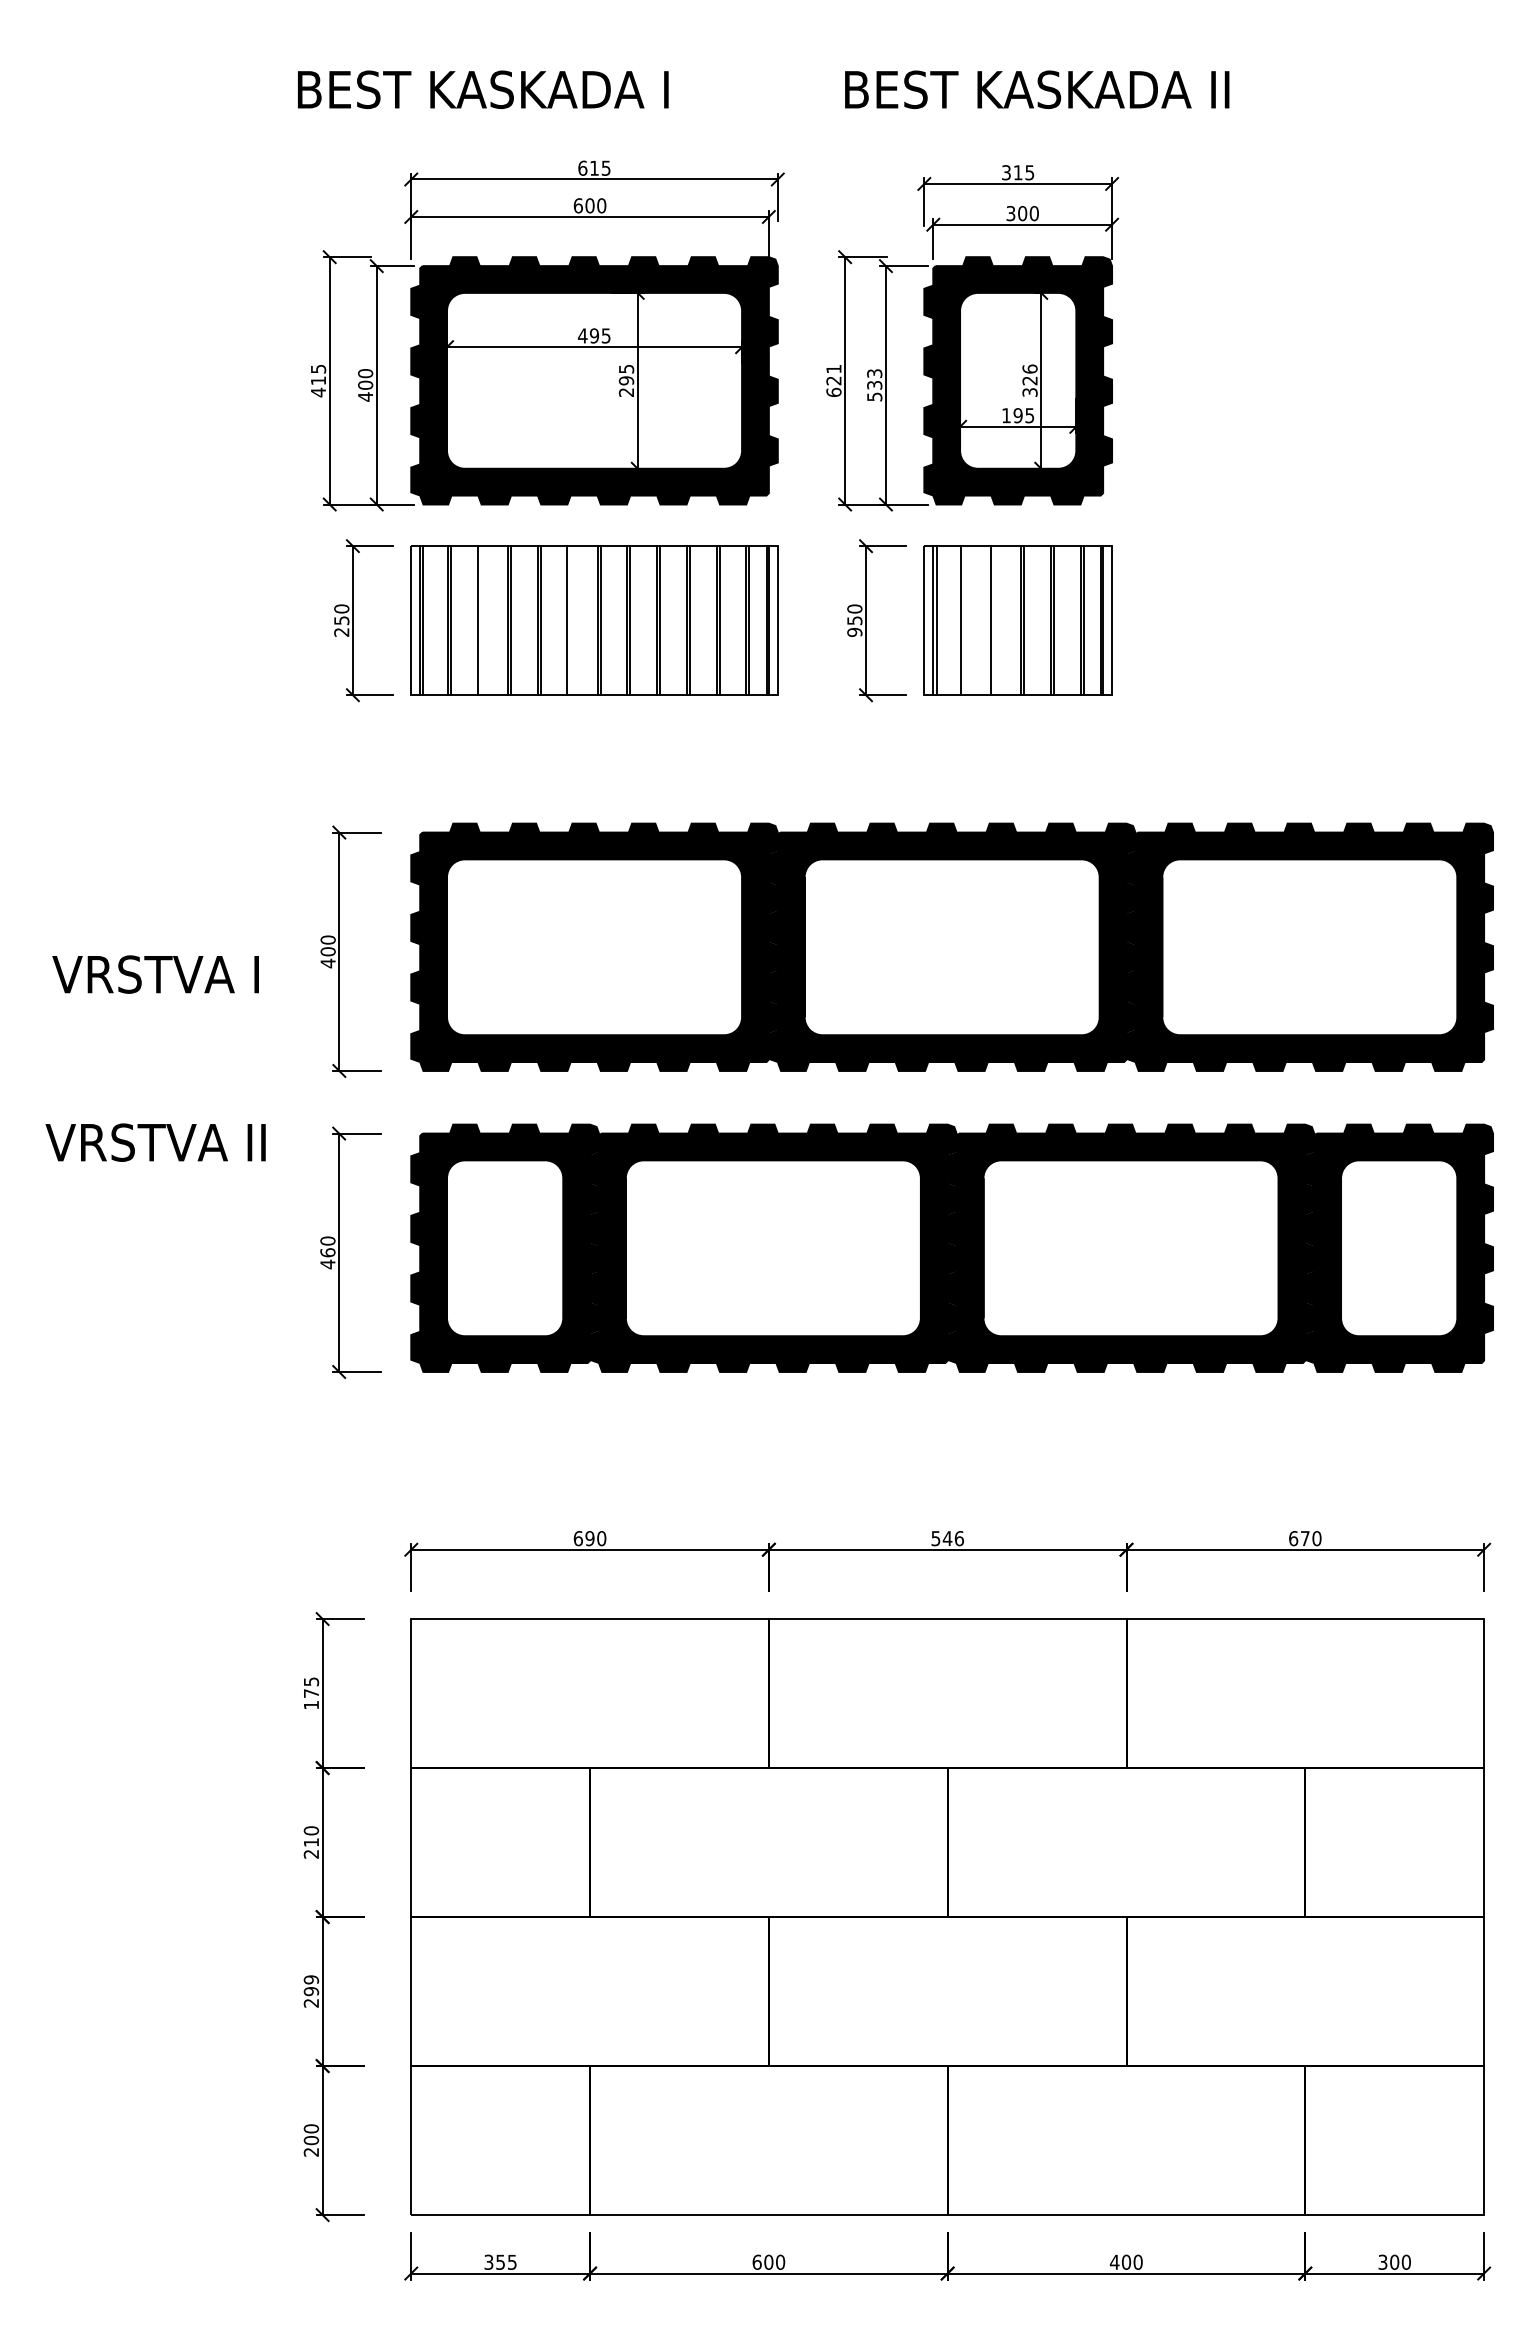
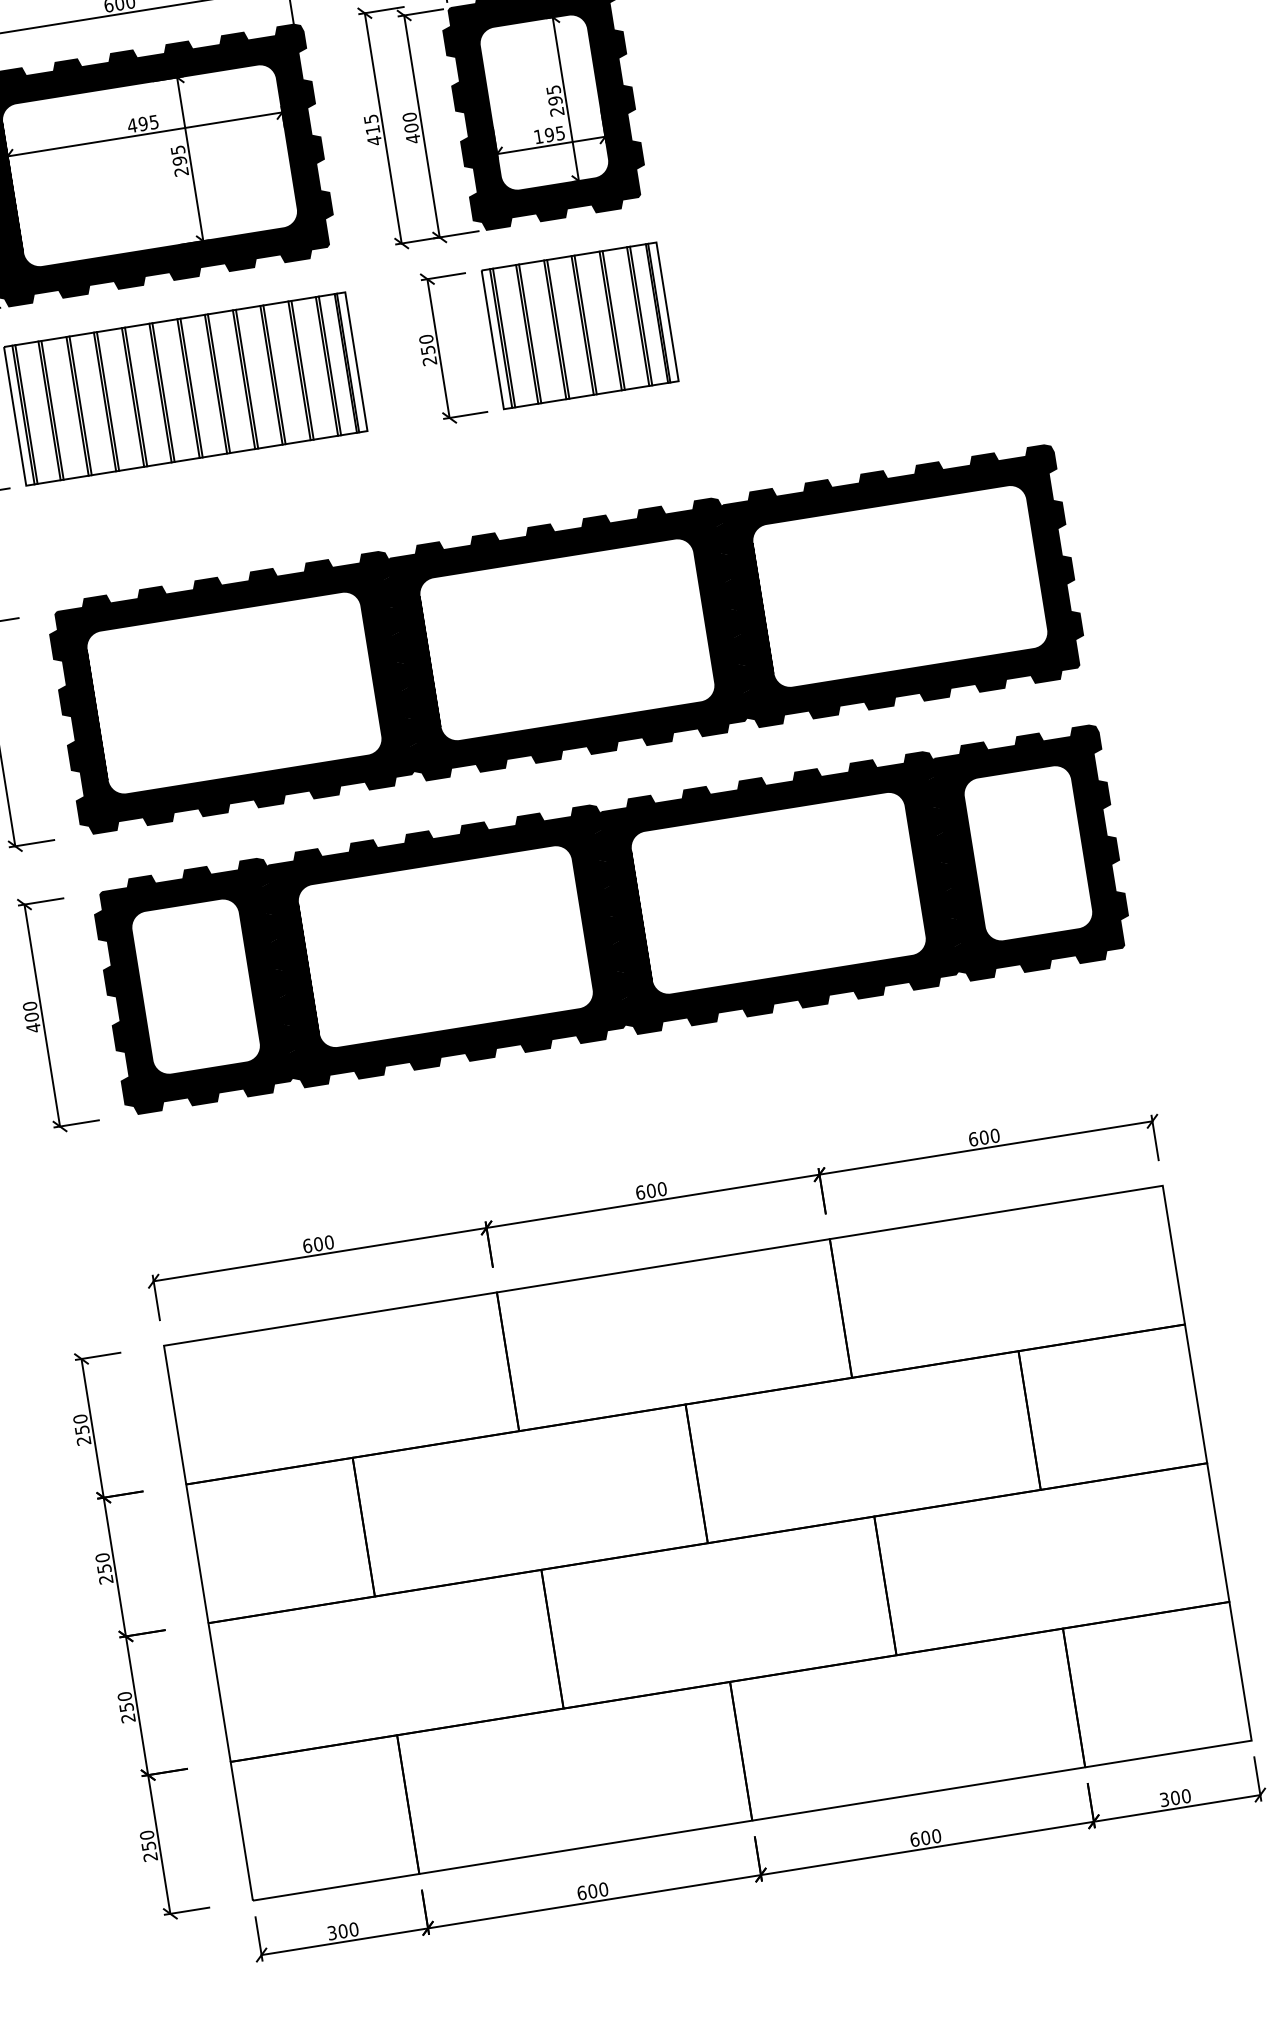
text: (1029, 380) -> (554, 100), 326 -> 295
text: (833, 381) -> (372, 130), 621 -> 415
text: (874, 385) -> (411, 128), 533 -> 400
line: (481, 620) -> (80, 405), added
line: (570, 620) -> (163, 392), added
line: (964, 620) -> (530, 333), added
line: (994, 620) -> (558, 329), added
text: (854, 632) -> (429, 361), 950 -> 250
text: (327, 1252) -> (31, 1017), 460 -> 400
text: (589, 1538) -> (317, 1244), 690 -> 600
text: (947, 1538) -> (651, 1190), 546 -> 600
text: (1304, 1538) -> (983, 1137), 670 -> 600
text: (311, 1693) -> (82, 1429), 175 -> 250
text: (311, 1842) -> (104, 1568), 210 -> 250
text: (311, 1985) -> (125, 1701), 299 -> 250
text: (311, 2140) -> (148, 1846), 200 -> 250
text: (506, 2261) -> (348, 1929), 355 -> 300
text: (1114, 2261) -> (914, 1839), 400 -> 600

